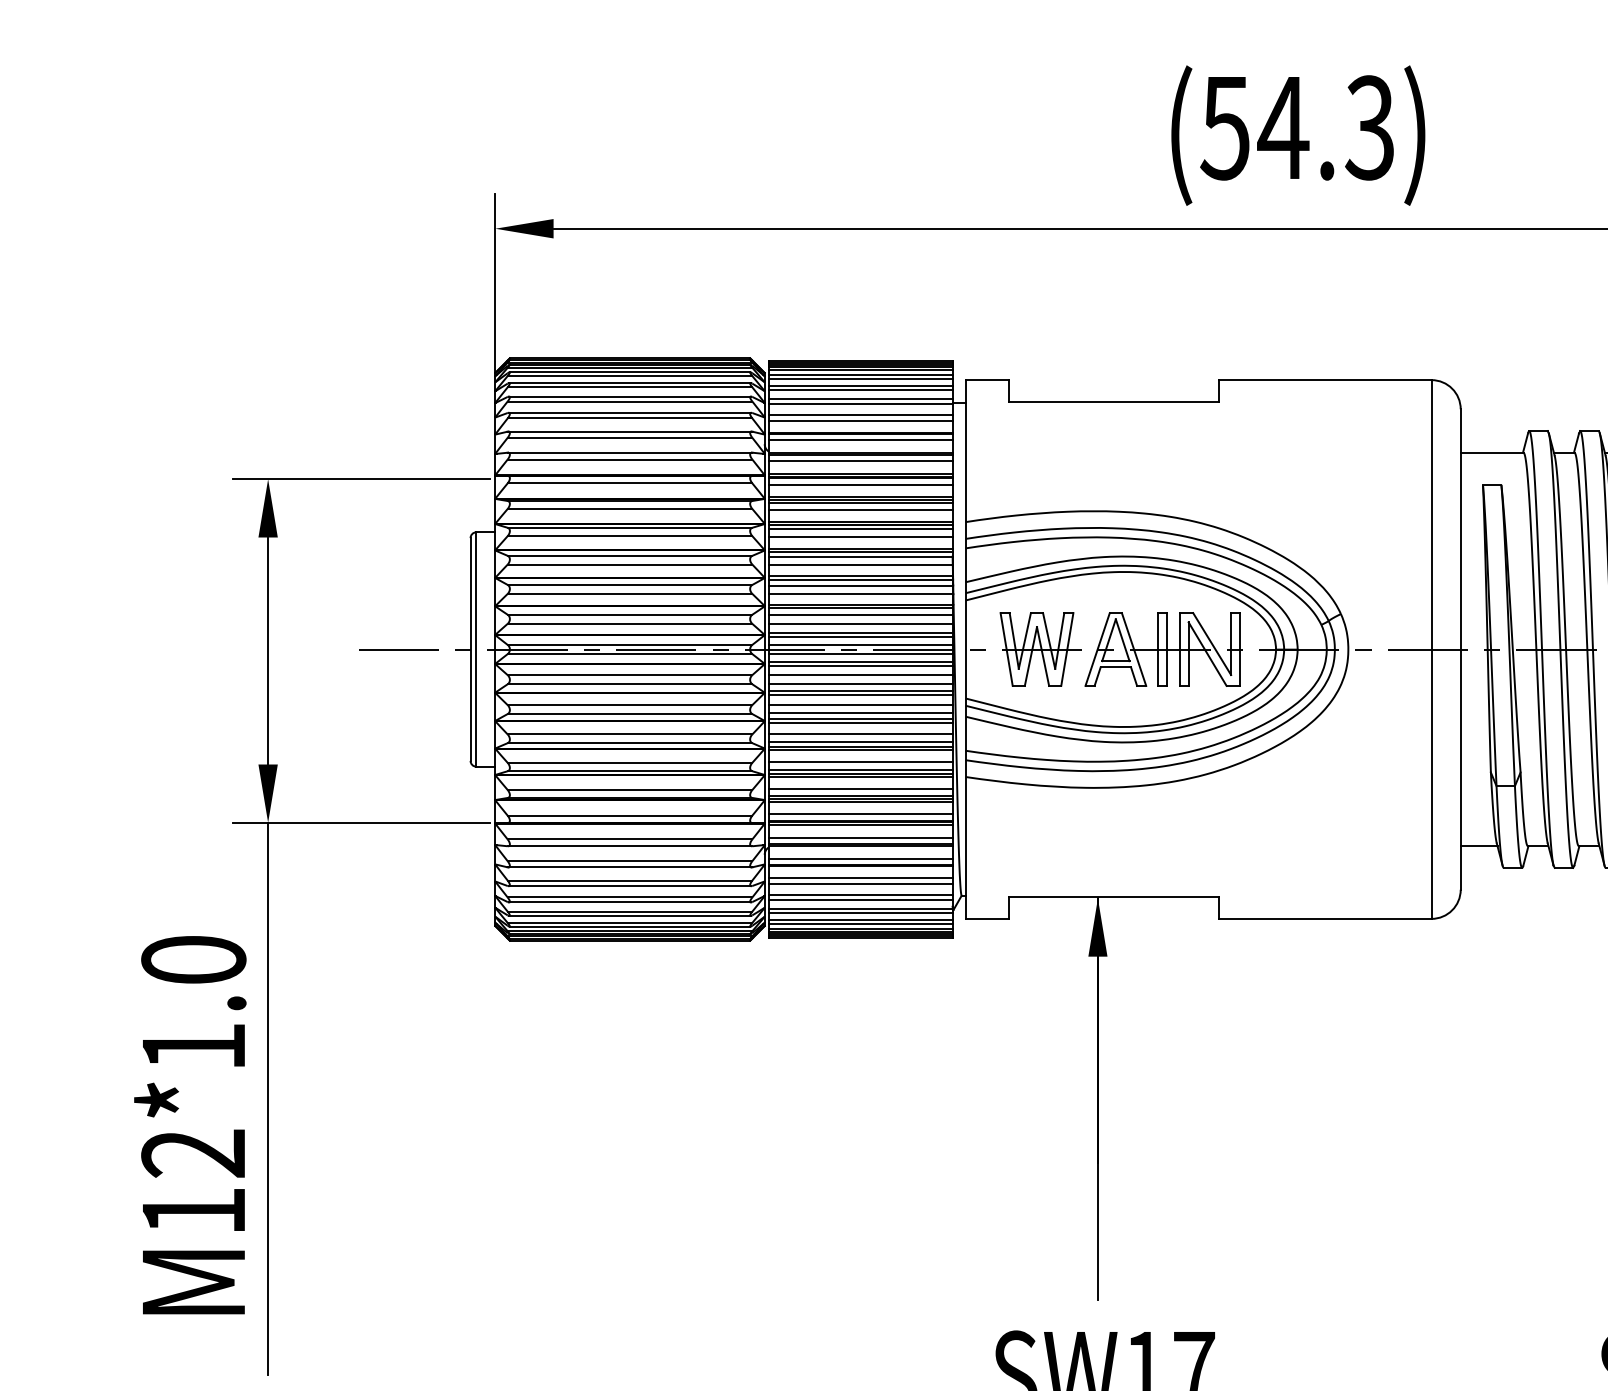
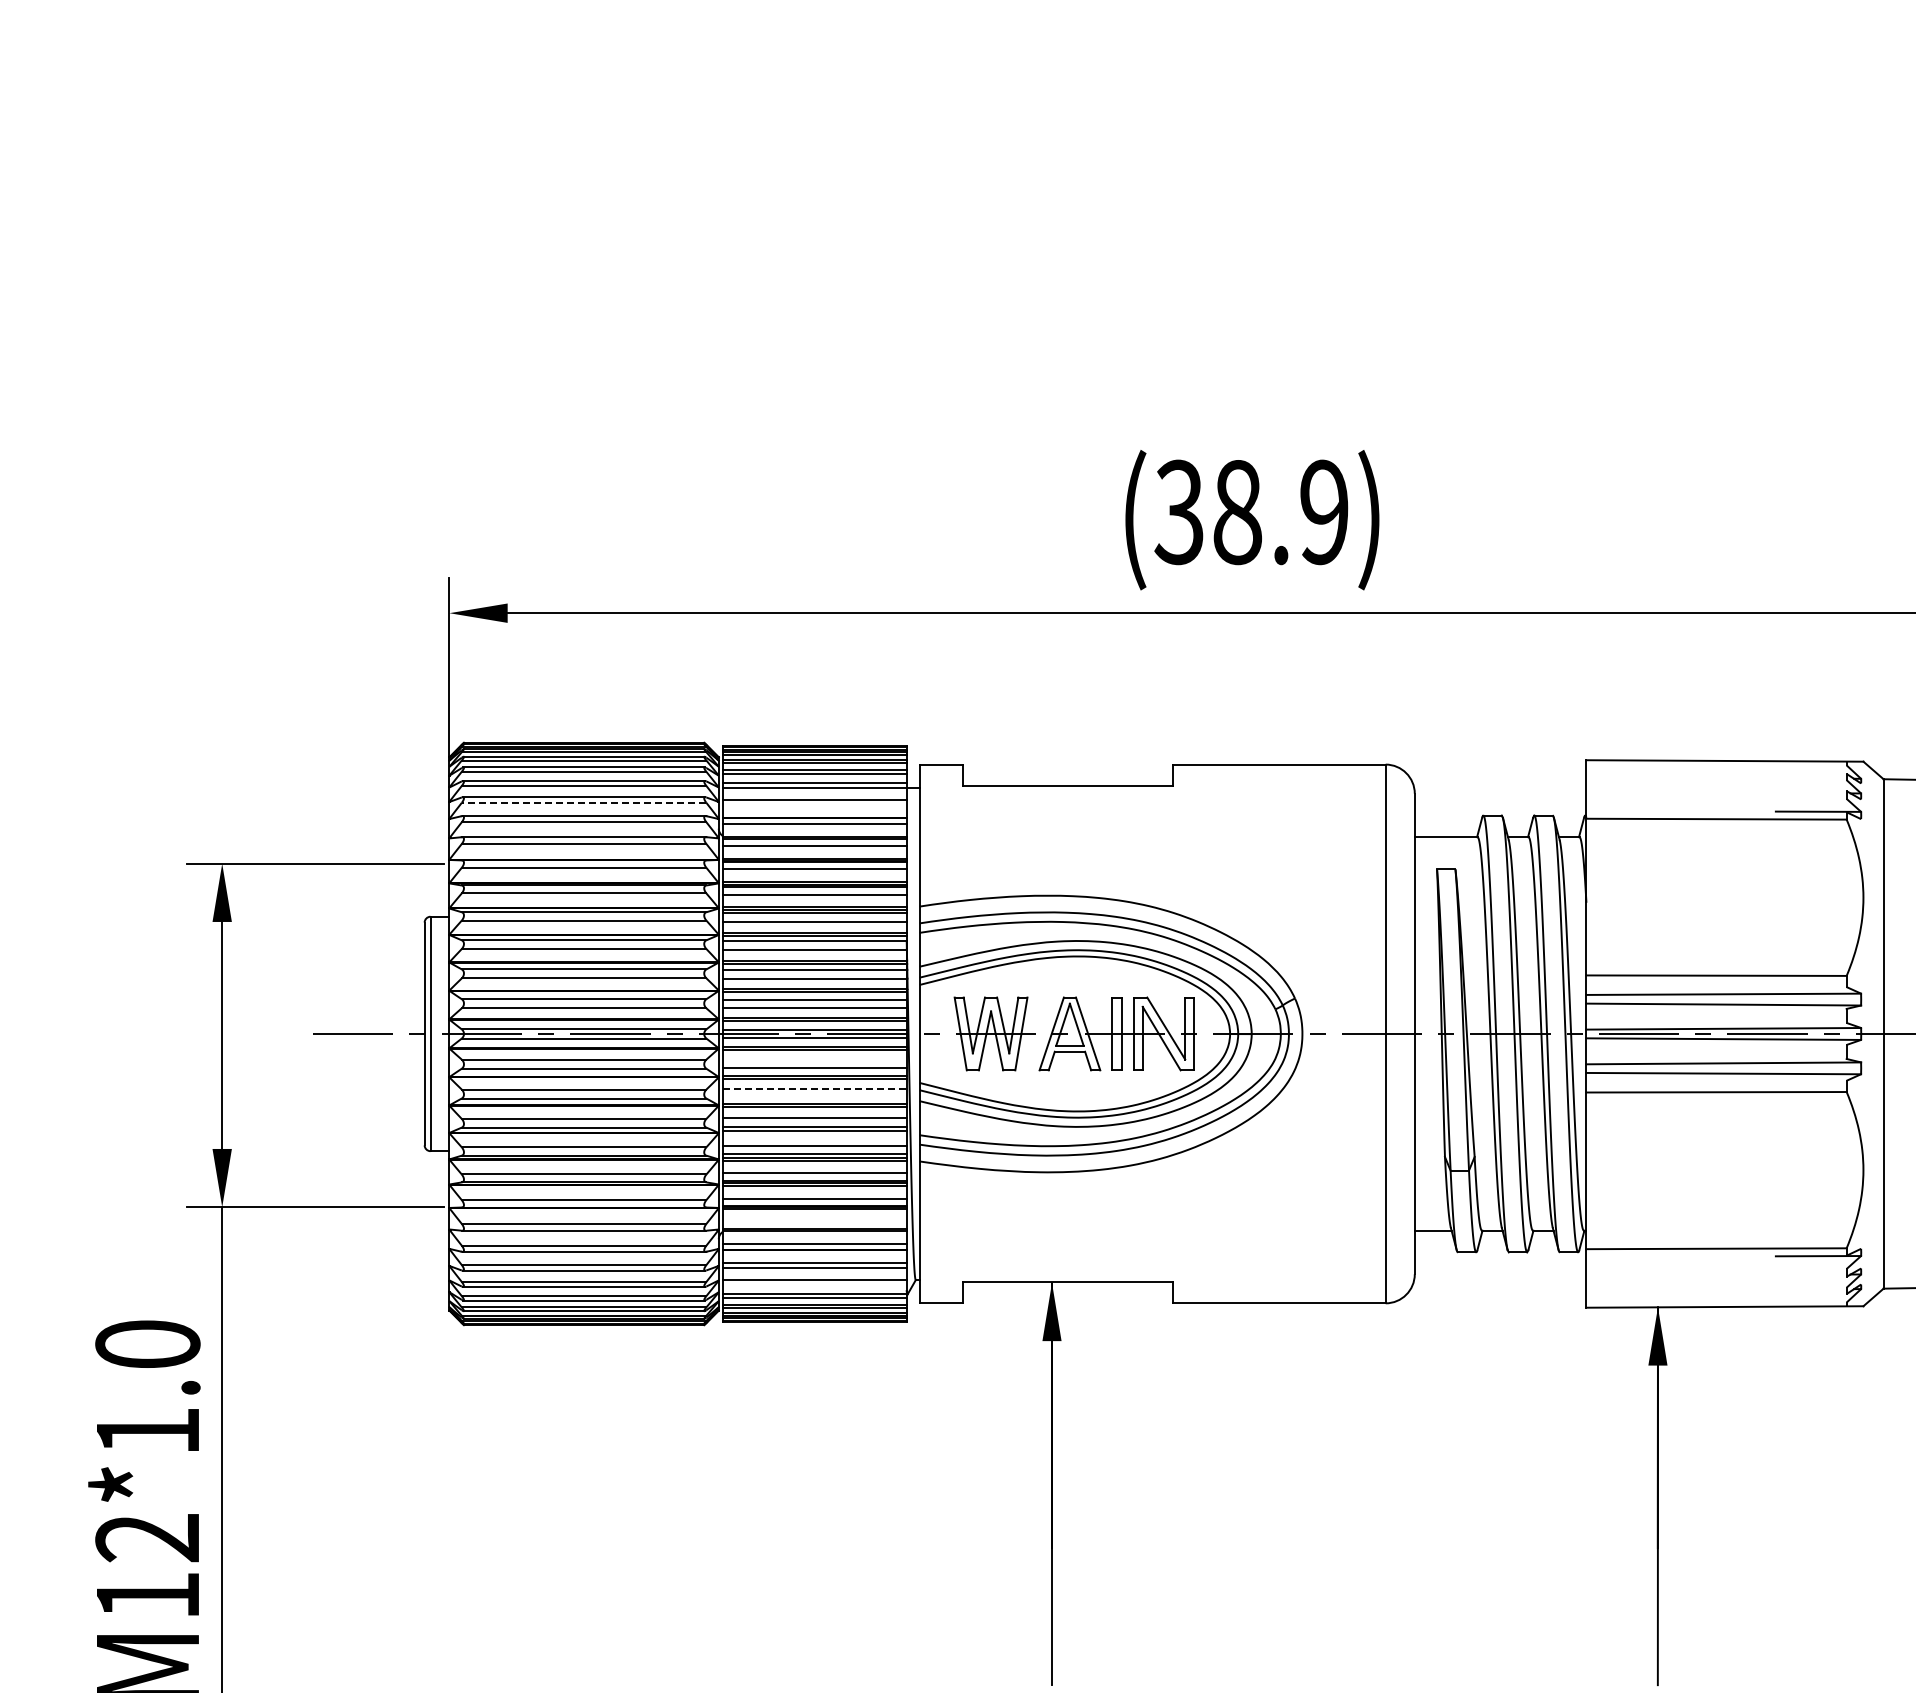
text: (1297, 128) -> (1251, 512), (54.3) -> (38.9)
line: (629, 418) -> (583, 802), solid -> dashed
line: (860, 421) -> (814, 805), removed
line: (860, 675) -> (814, 1059), removed
line: (860, 705) -> (814, 1089), solid -> dashed
line: (860, 713) -> (814, 1097), removed
line: (860, 750) -> (814, 1134), removed
line: (860, 838) -> (814, 1222), removed
line: (860, 900) -> (814, 1284), removed

